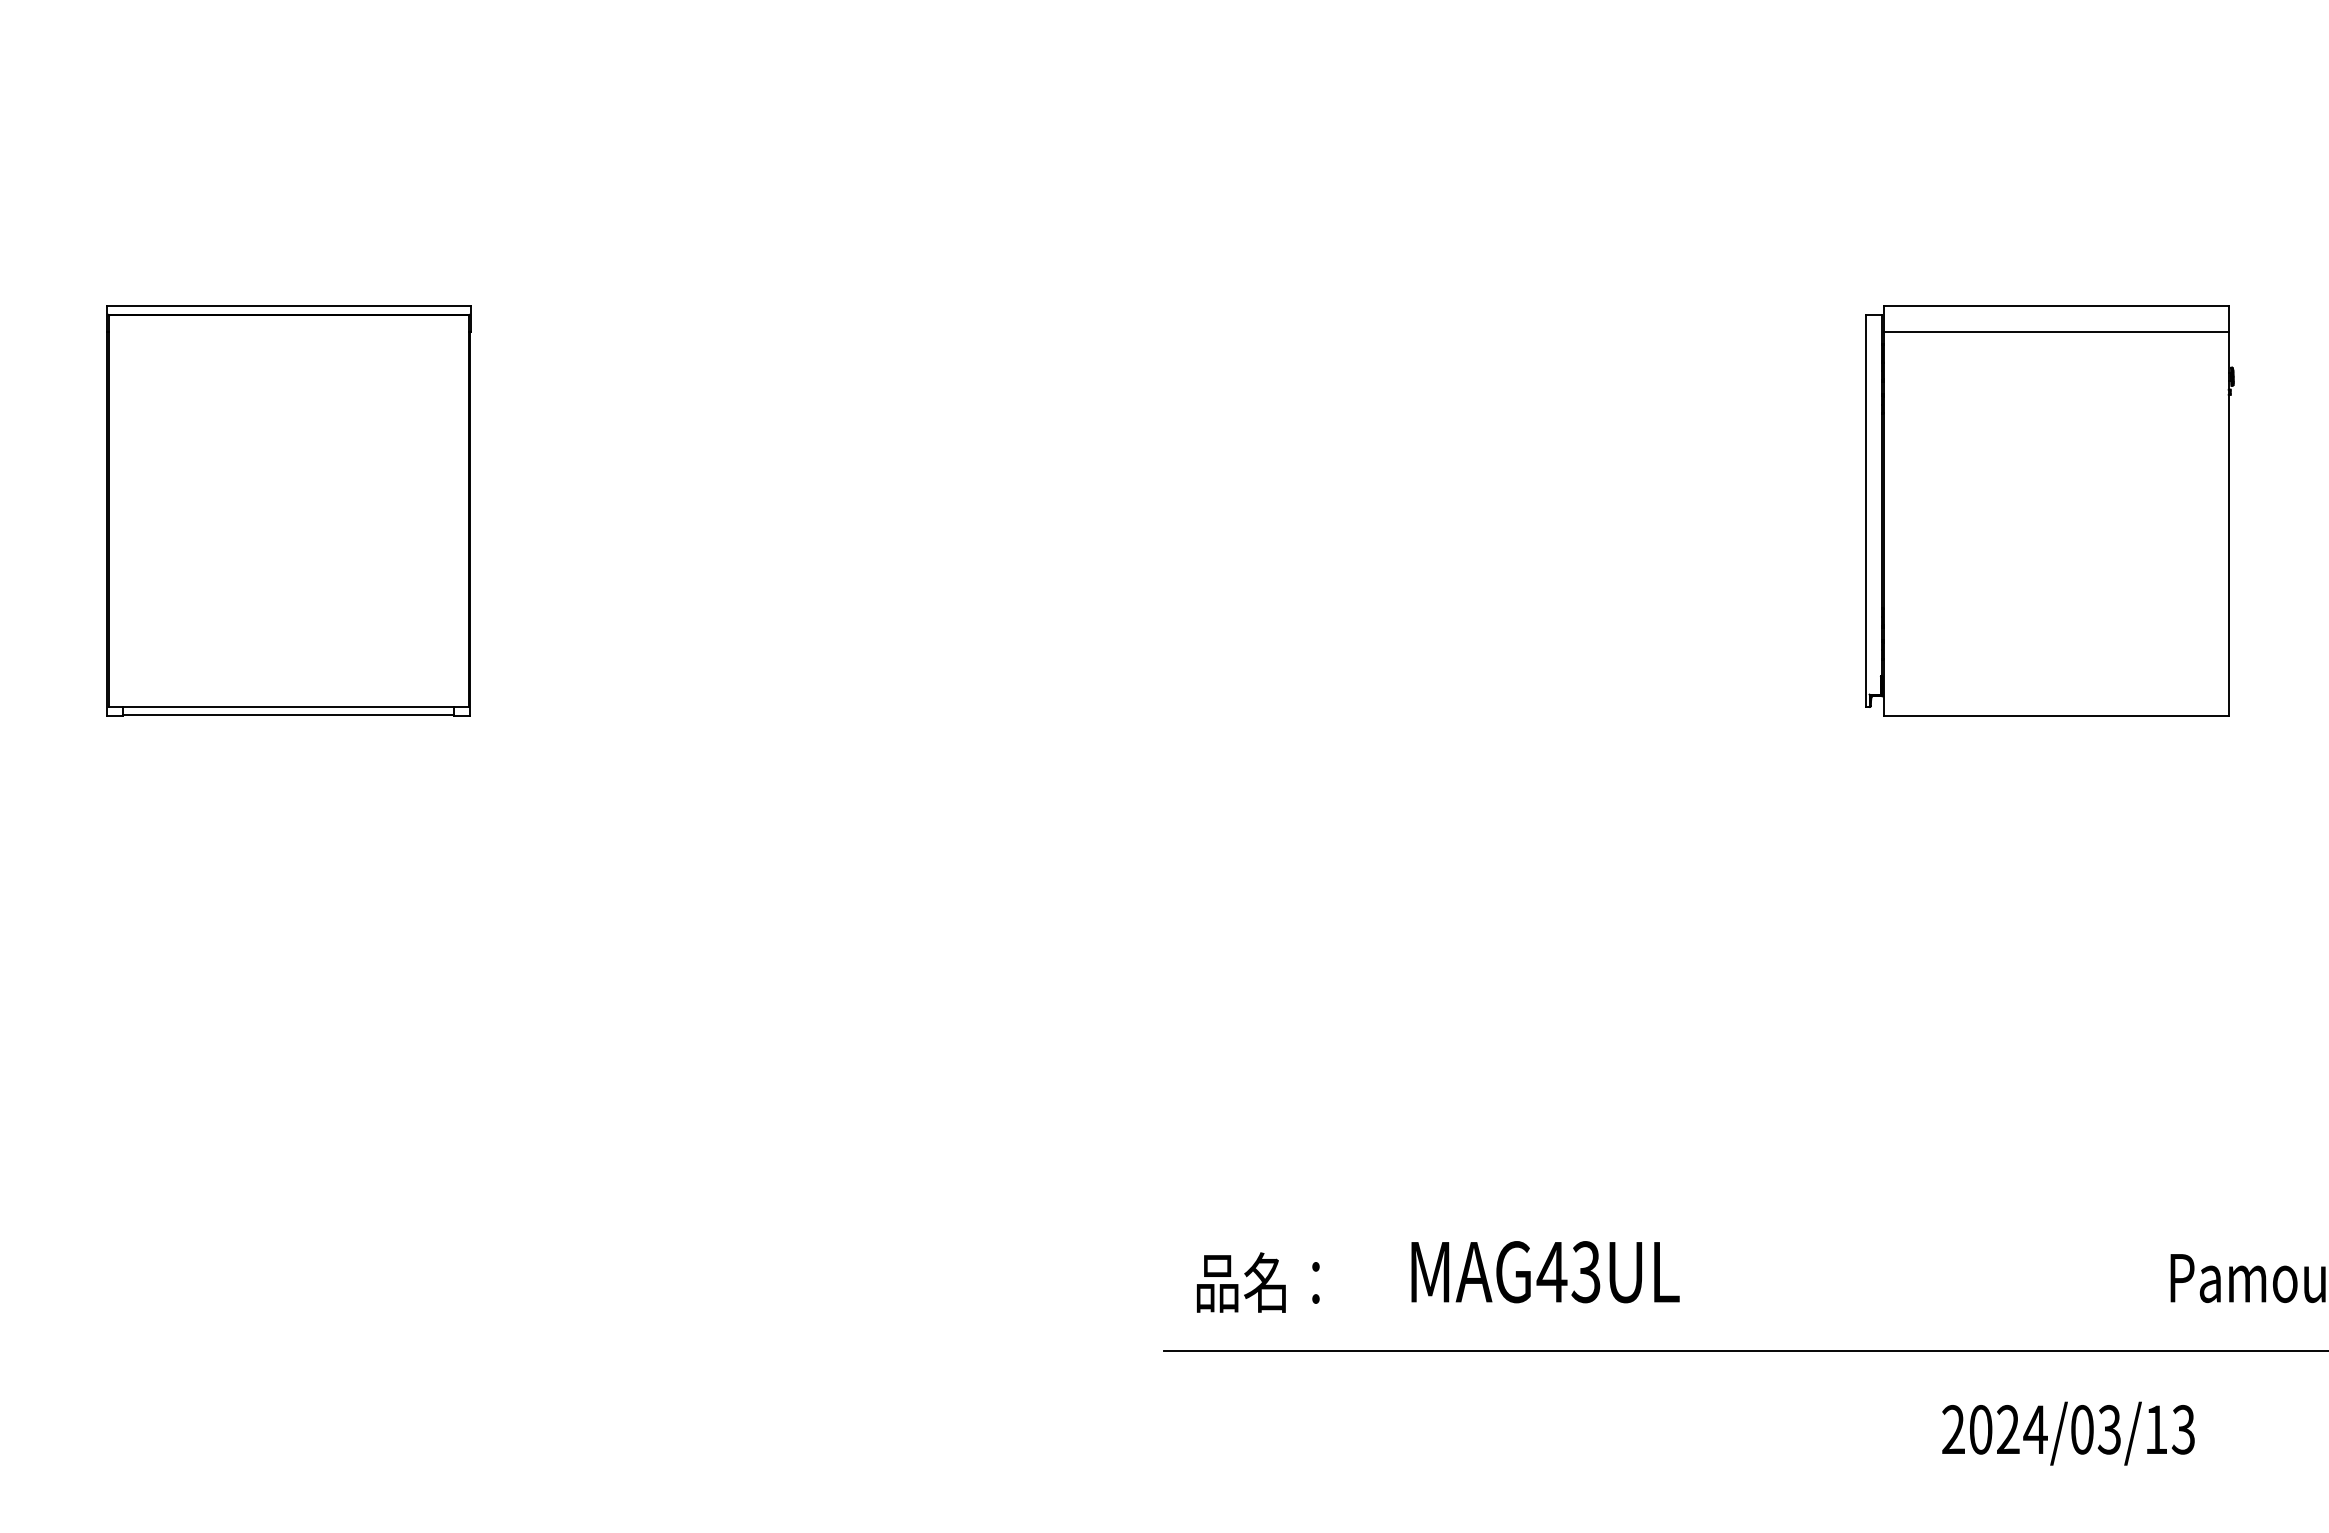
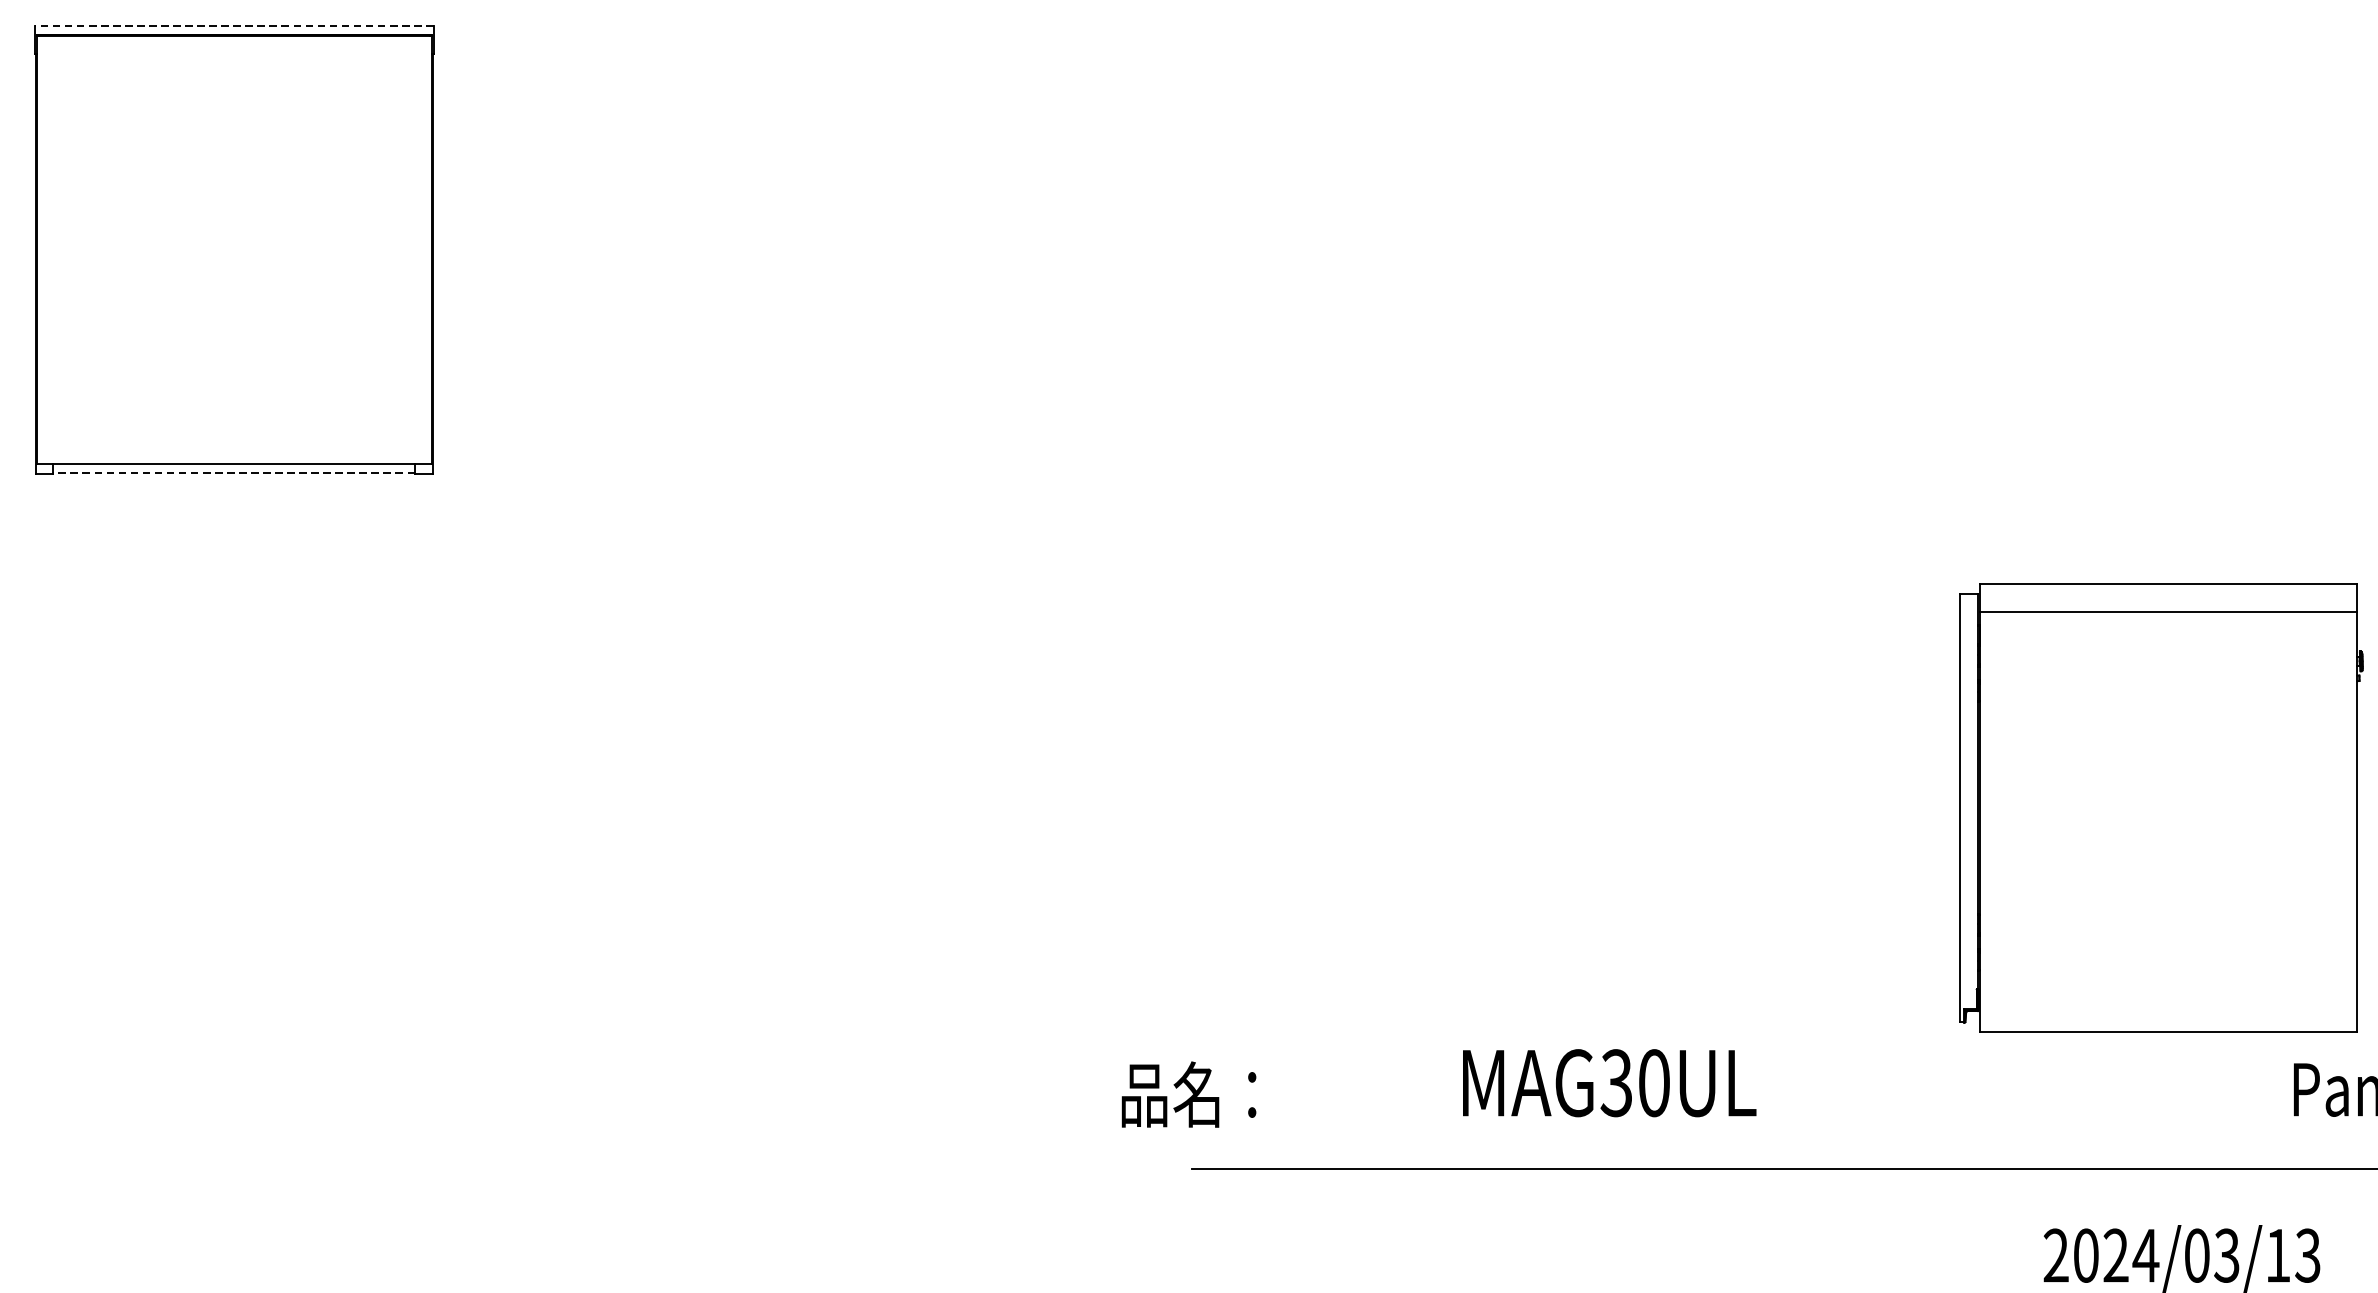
line: (288, 306) -> (233, 26), solid -> dashed
part: (2049, 510) -> (2161, 807), moved
line: (288, 714) -> (233, 472), solid -> dashed
text: (1568, 1272) -> (1634, 1083), MAG43UL -> MAG30UL
text: (1258, 1282) -> (1189, 1094), moved

